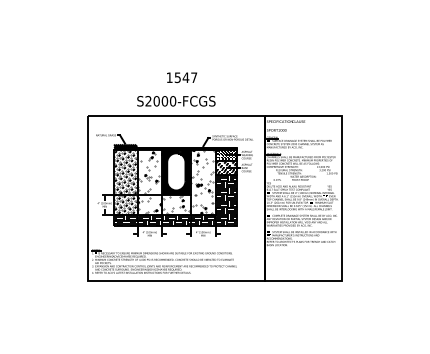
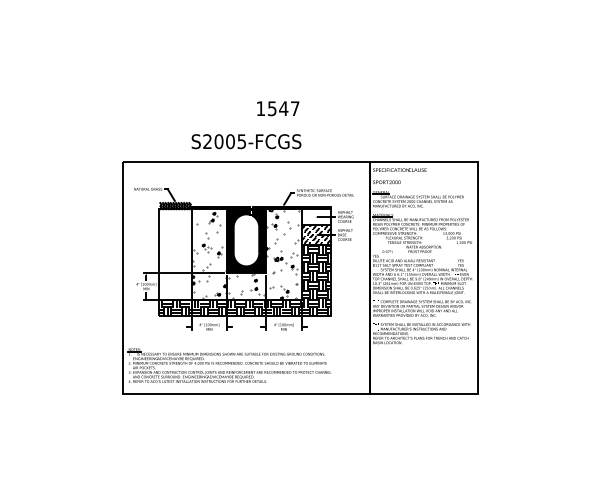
text: (181, 77) -> (277, 108), moved
text: (173, 101) -> (242, 141), S2000-FCGS -> S2005-FCGS
hatch: (226, 154) -> (316, 216), removed
hatch: (125, 181) -> (175, 253), removed

